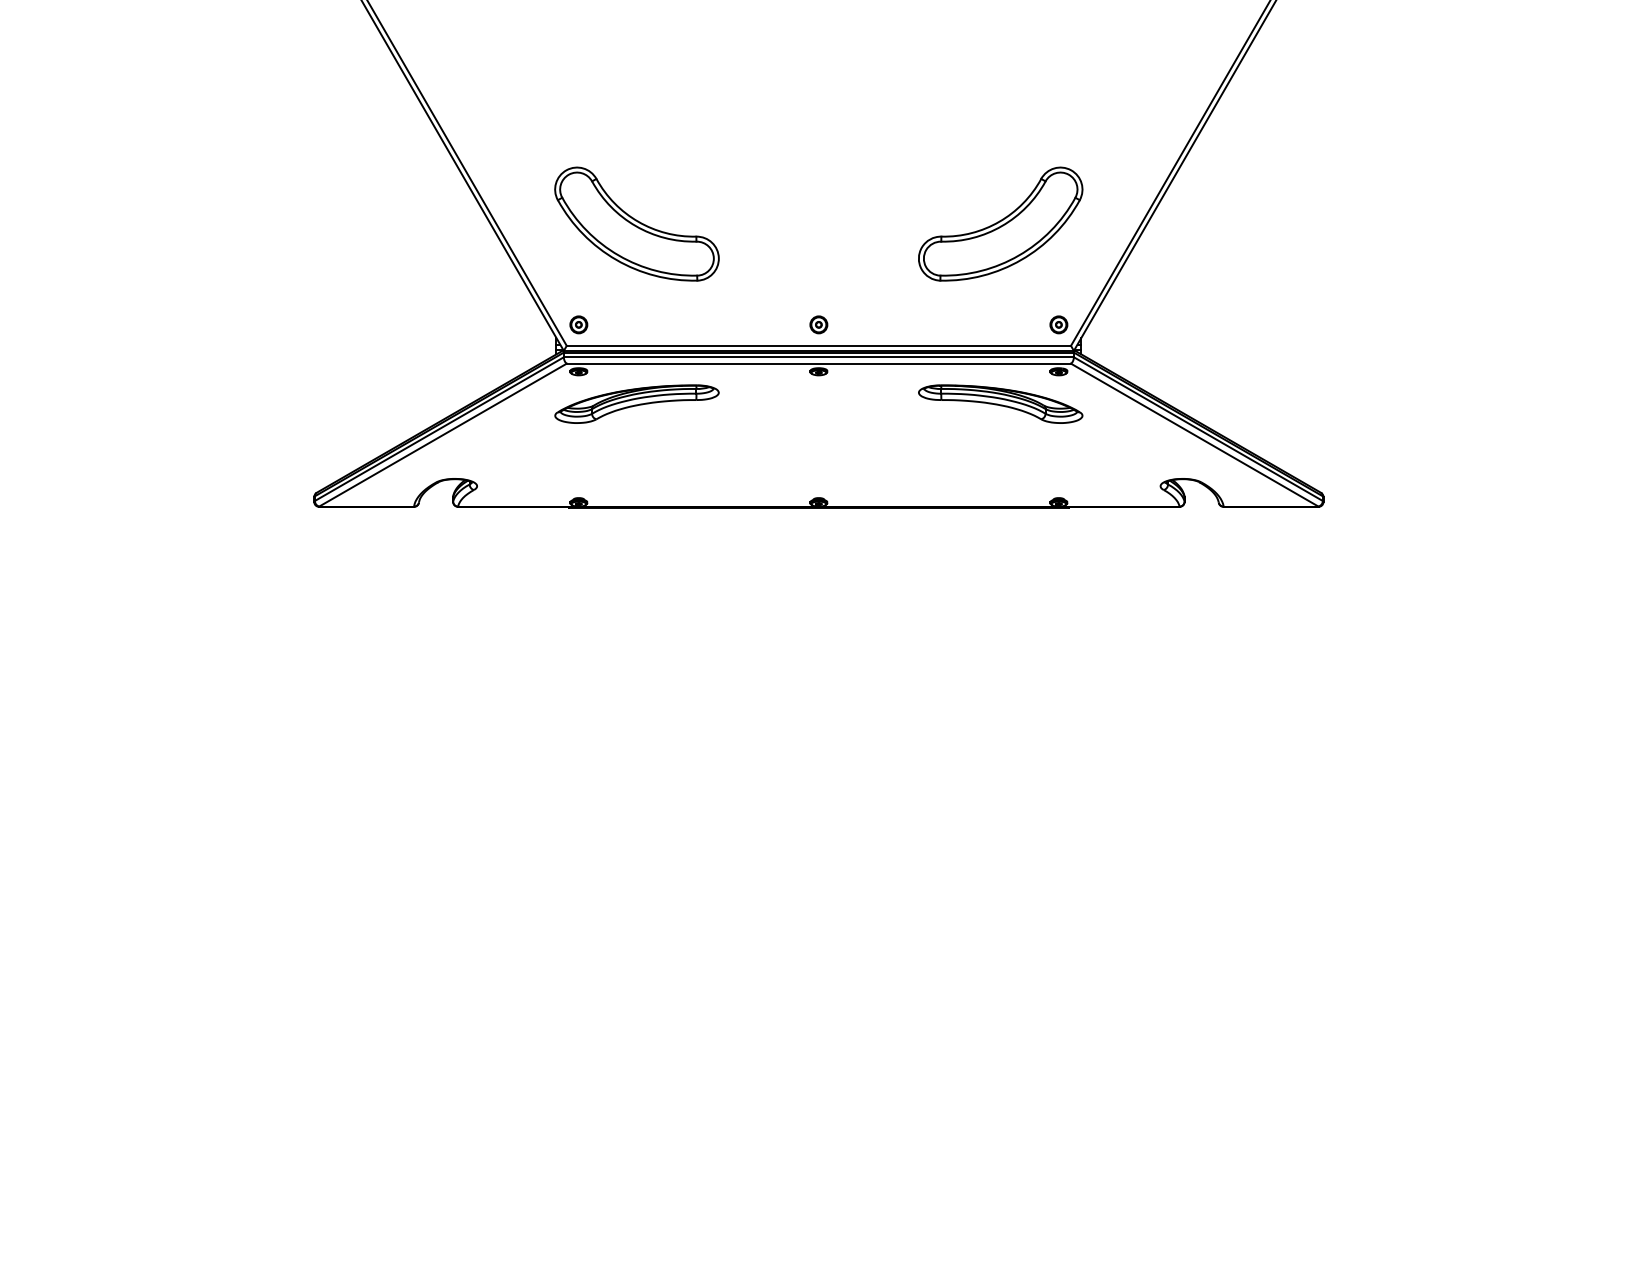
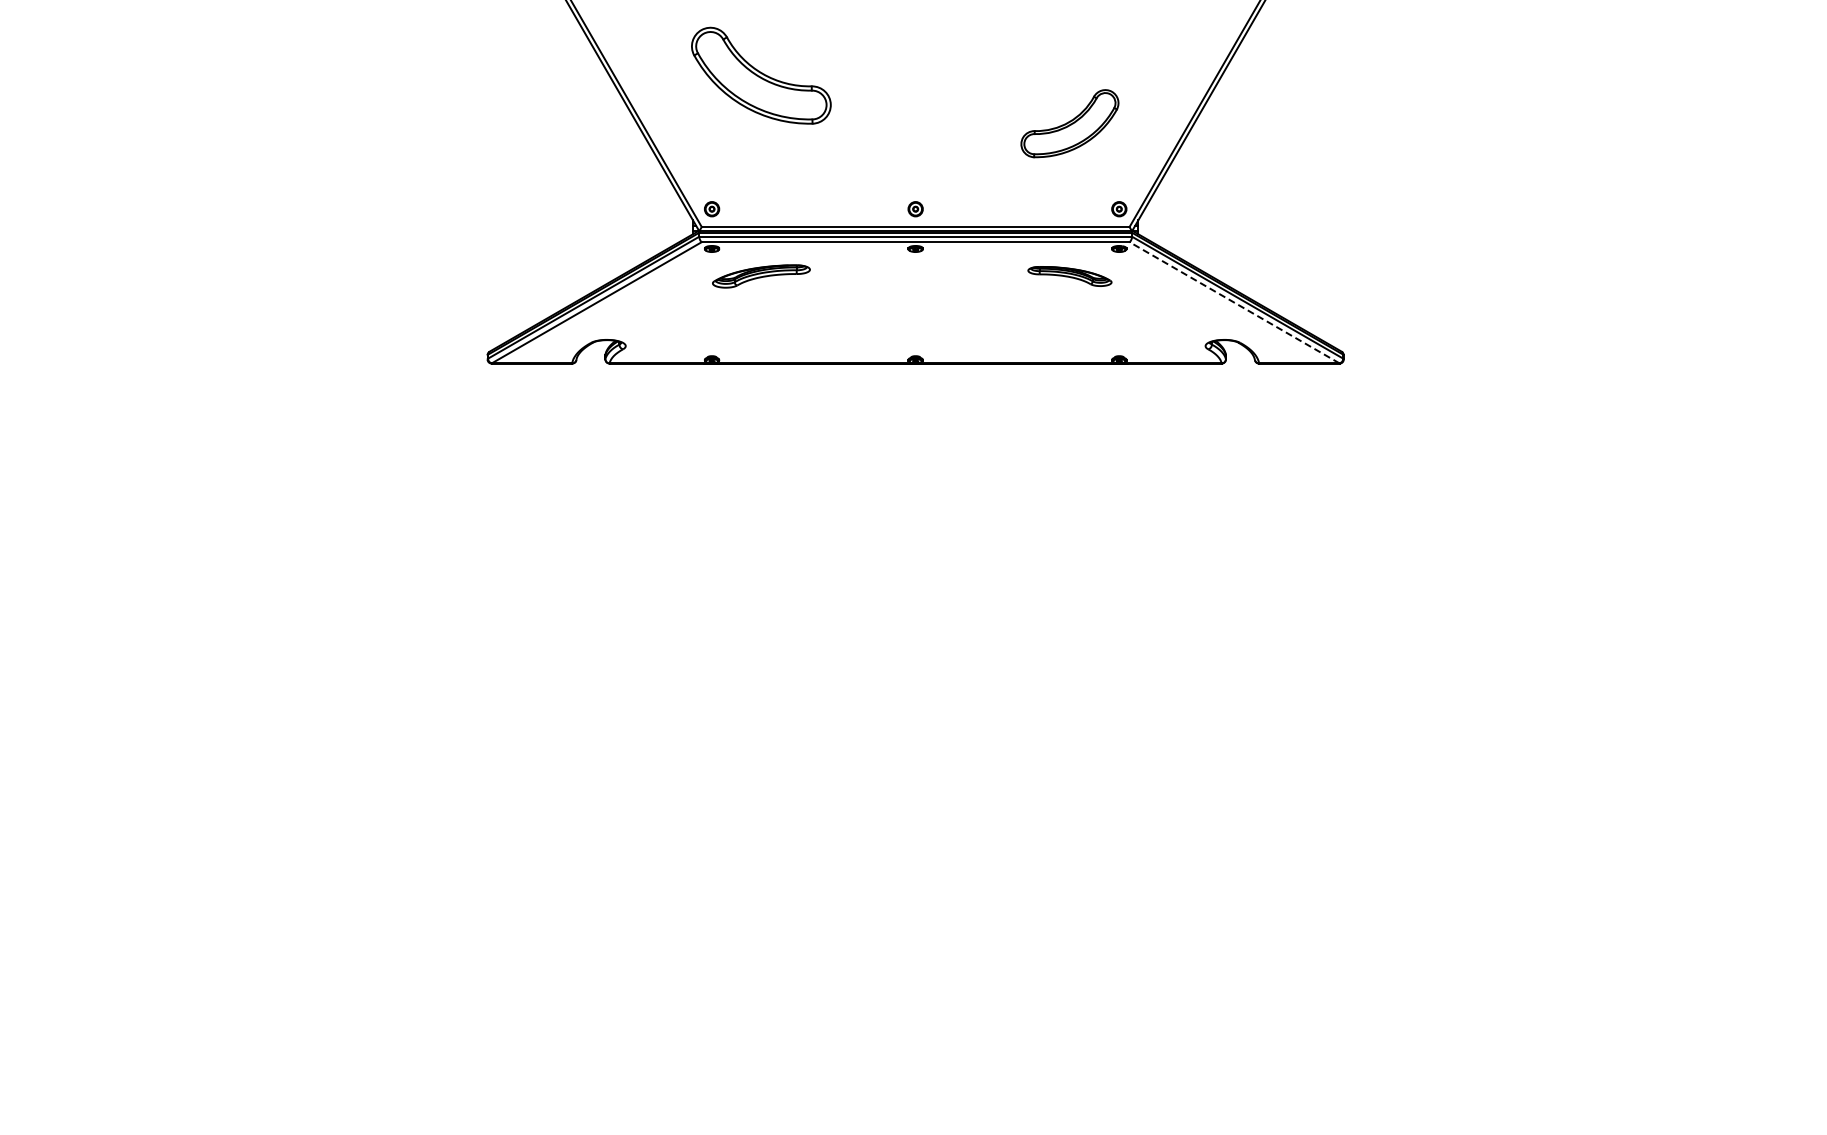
part: (637, 223) -> (761, 75), moved
part: (1000, 223) -> (1069, 123), size x0.7
part: (637, 404) -> (761, 276), size x0.7
part: (1000, 404) -> (1069, 276), size x0.6
line: (1194, 434) -> (1234, 302), solid -> dashed

